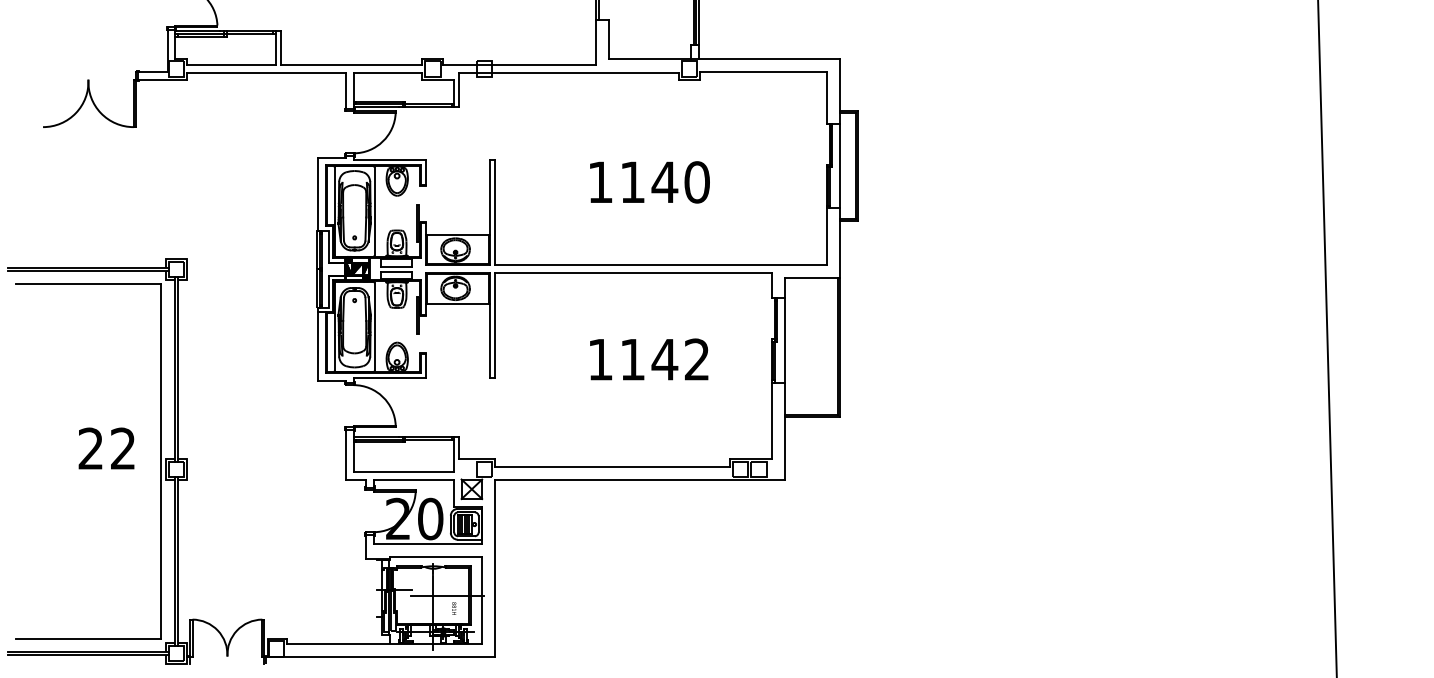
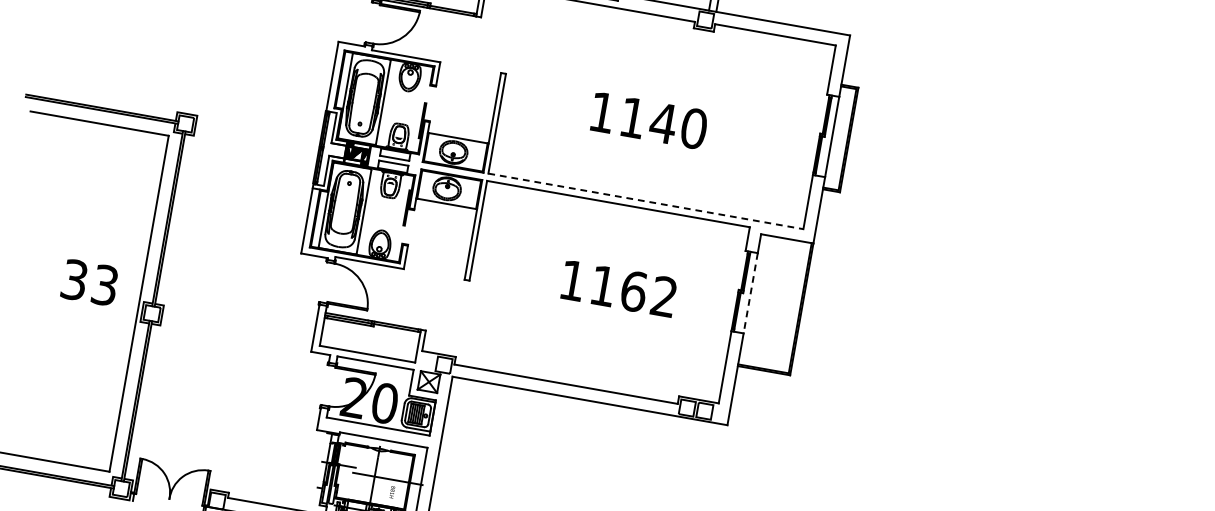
line: (661, 265) -> (646, 201), solid -> dashed
line: (784, 340) -> (750, 293), solid -> dashed
text: (664, 359) -> (633, 291), 1142 -> 1162
text: (106, 448) -> (89, 282), 22 -> 33

